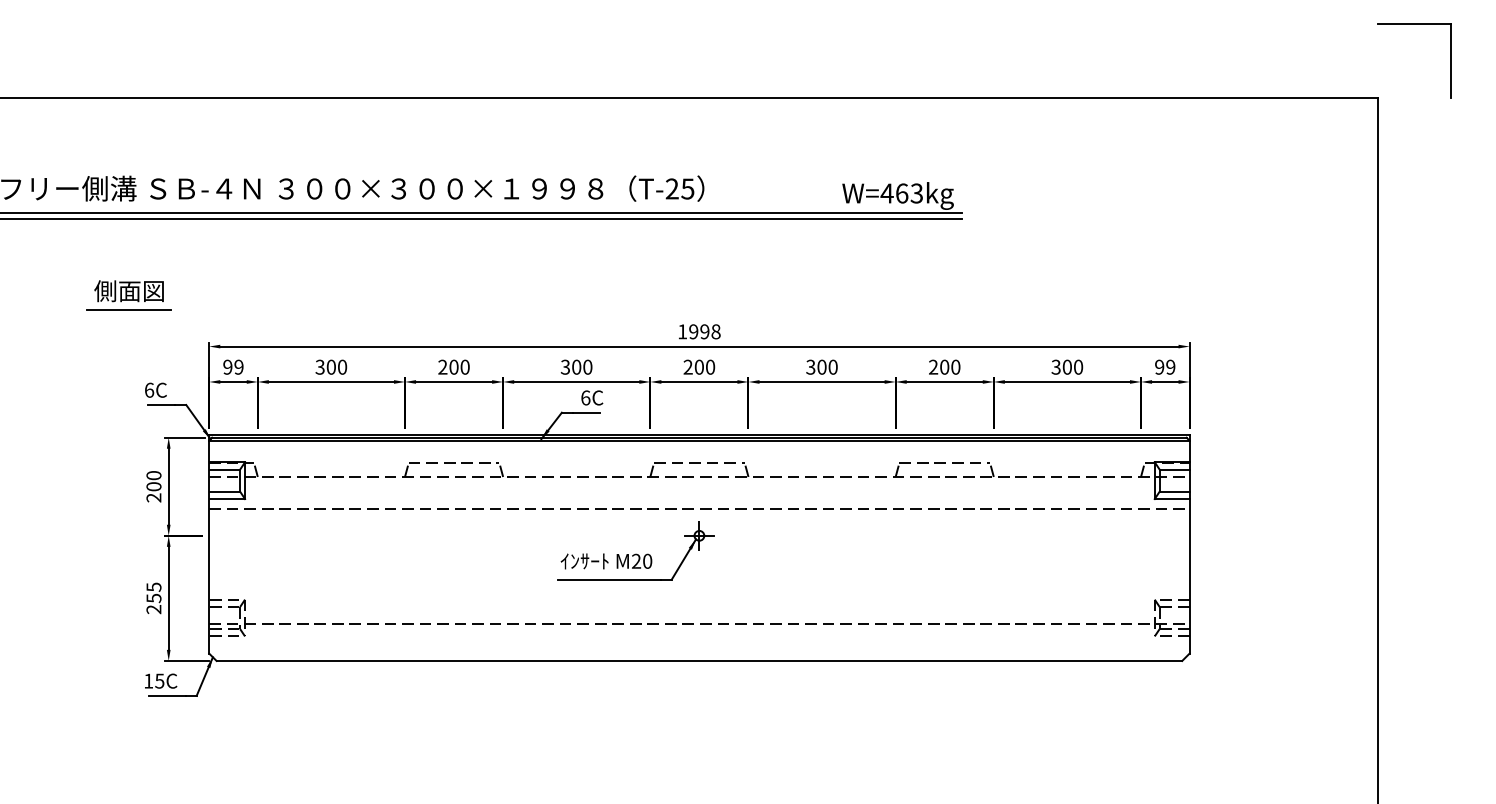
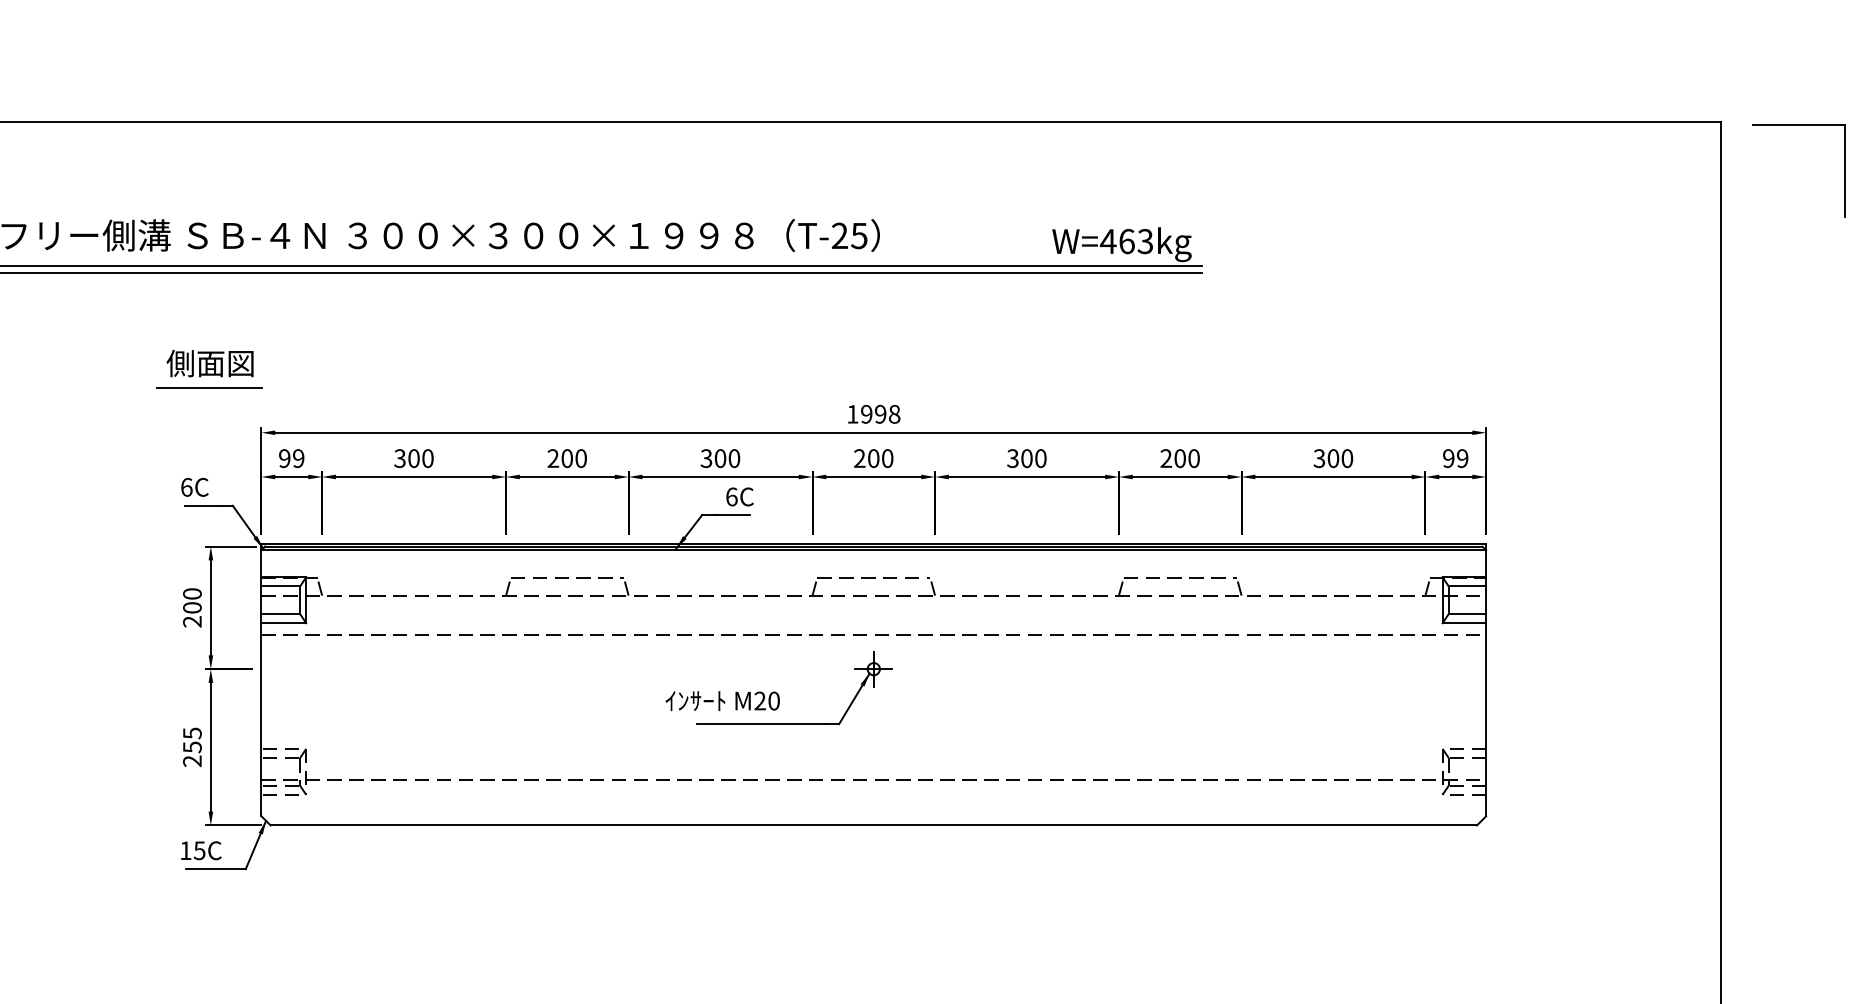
part: (1414, 24) -> (1799, 125), moved
part: (128, 295) -> (209, 368), moved
text: (606, 561) -> (722, 701), moved

